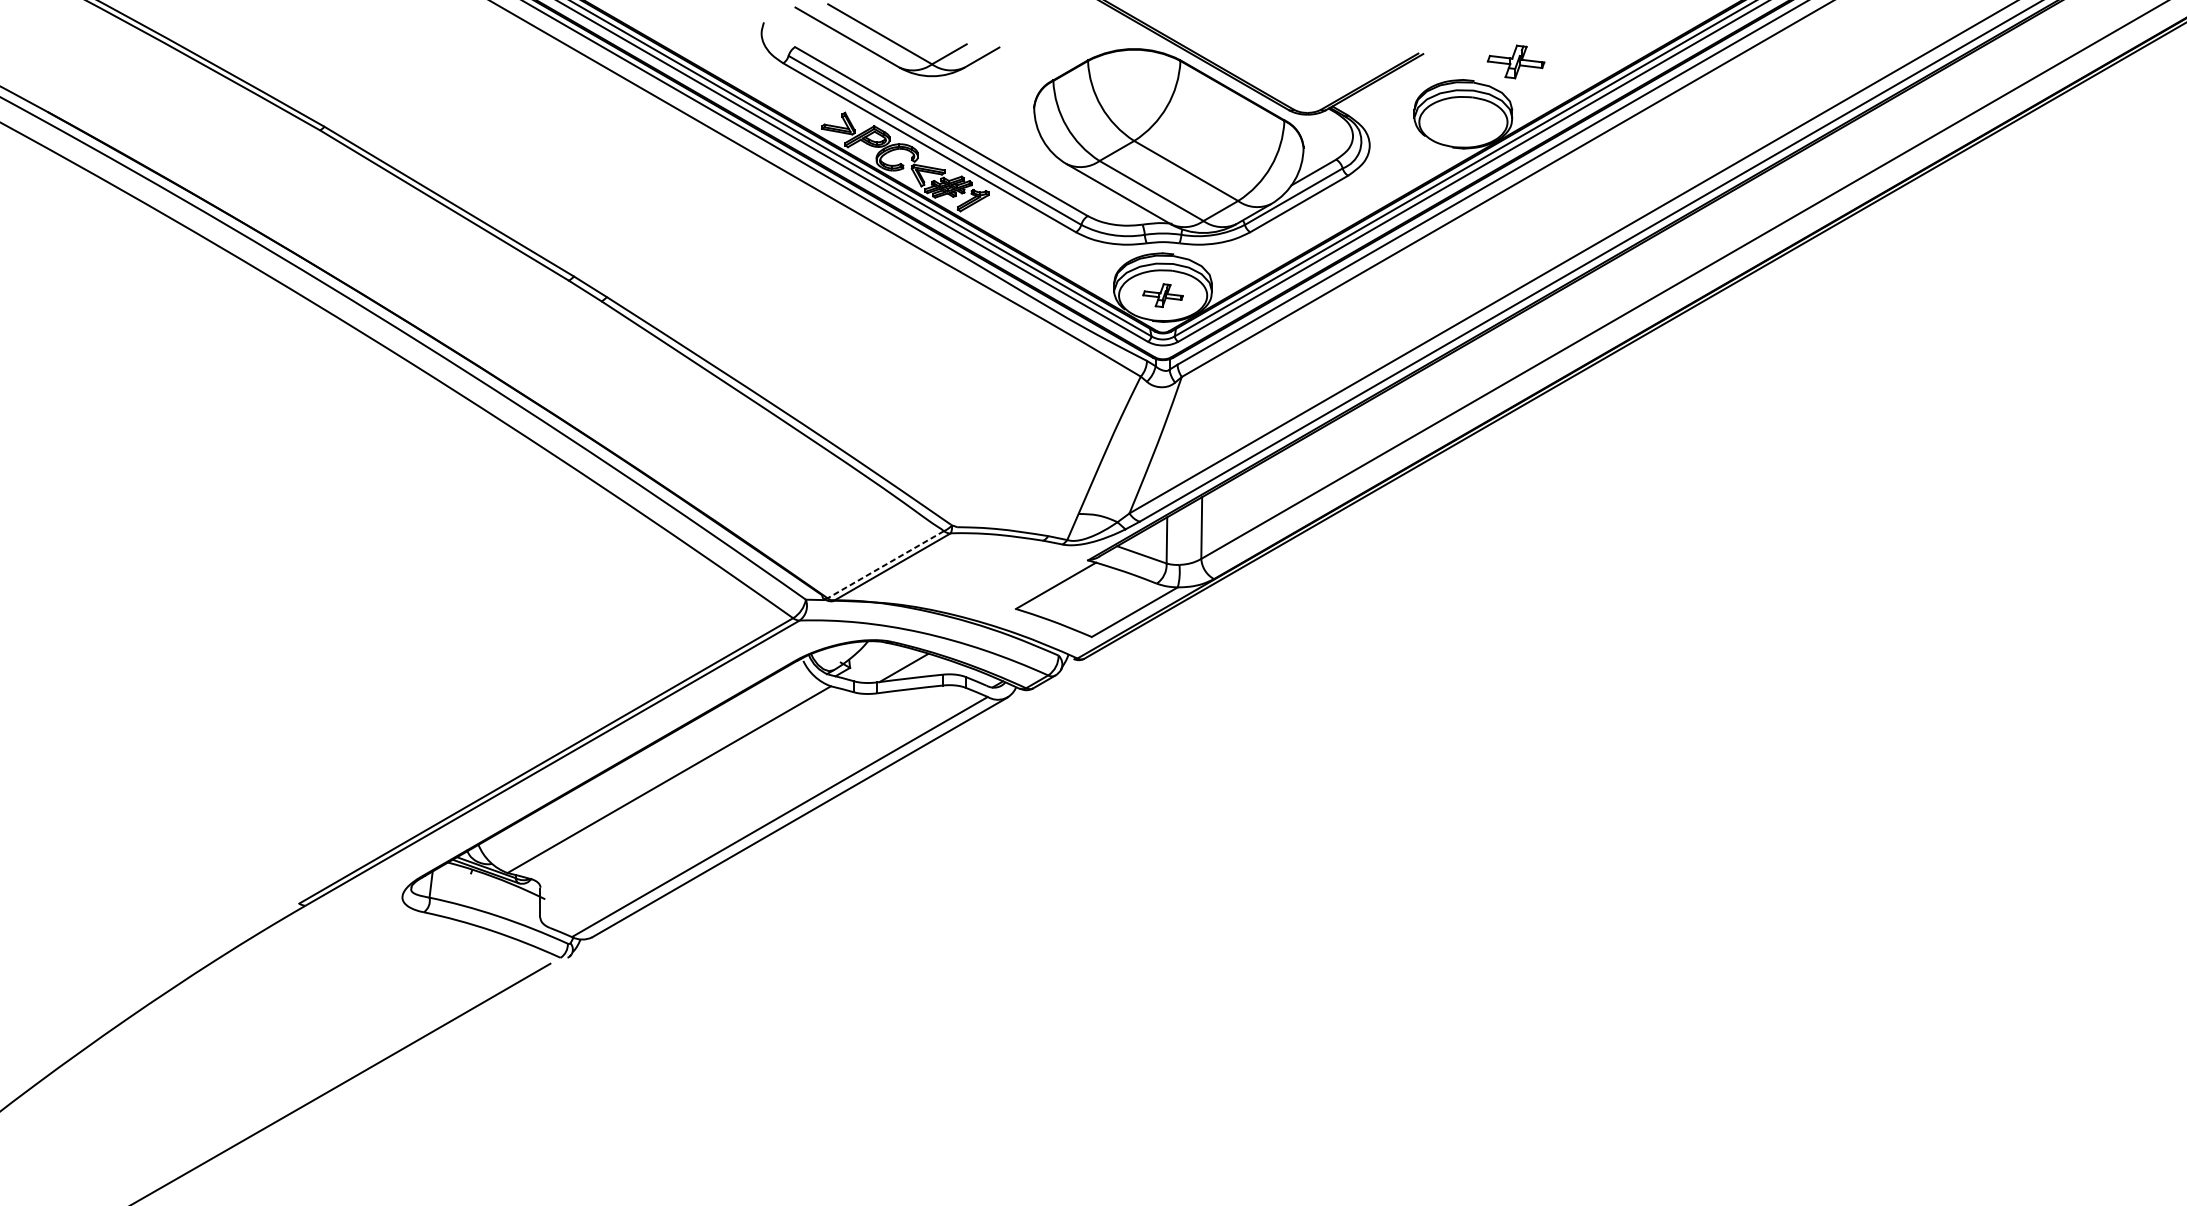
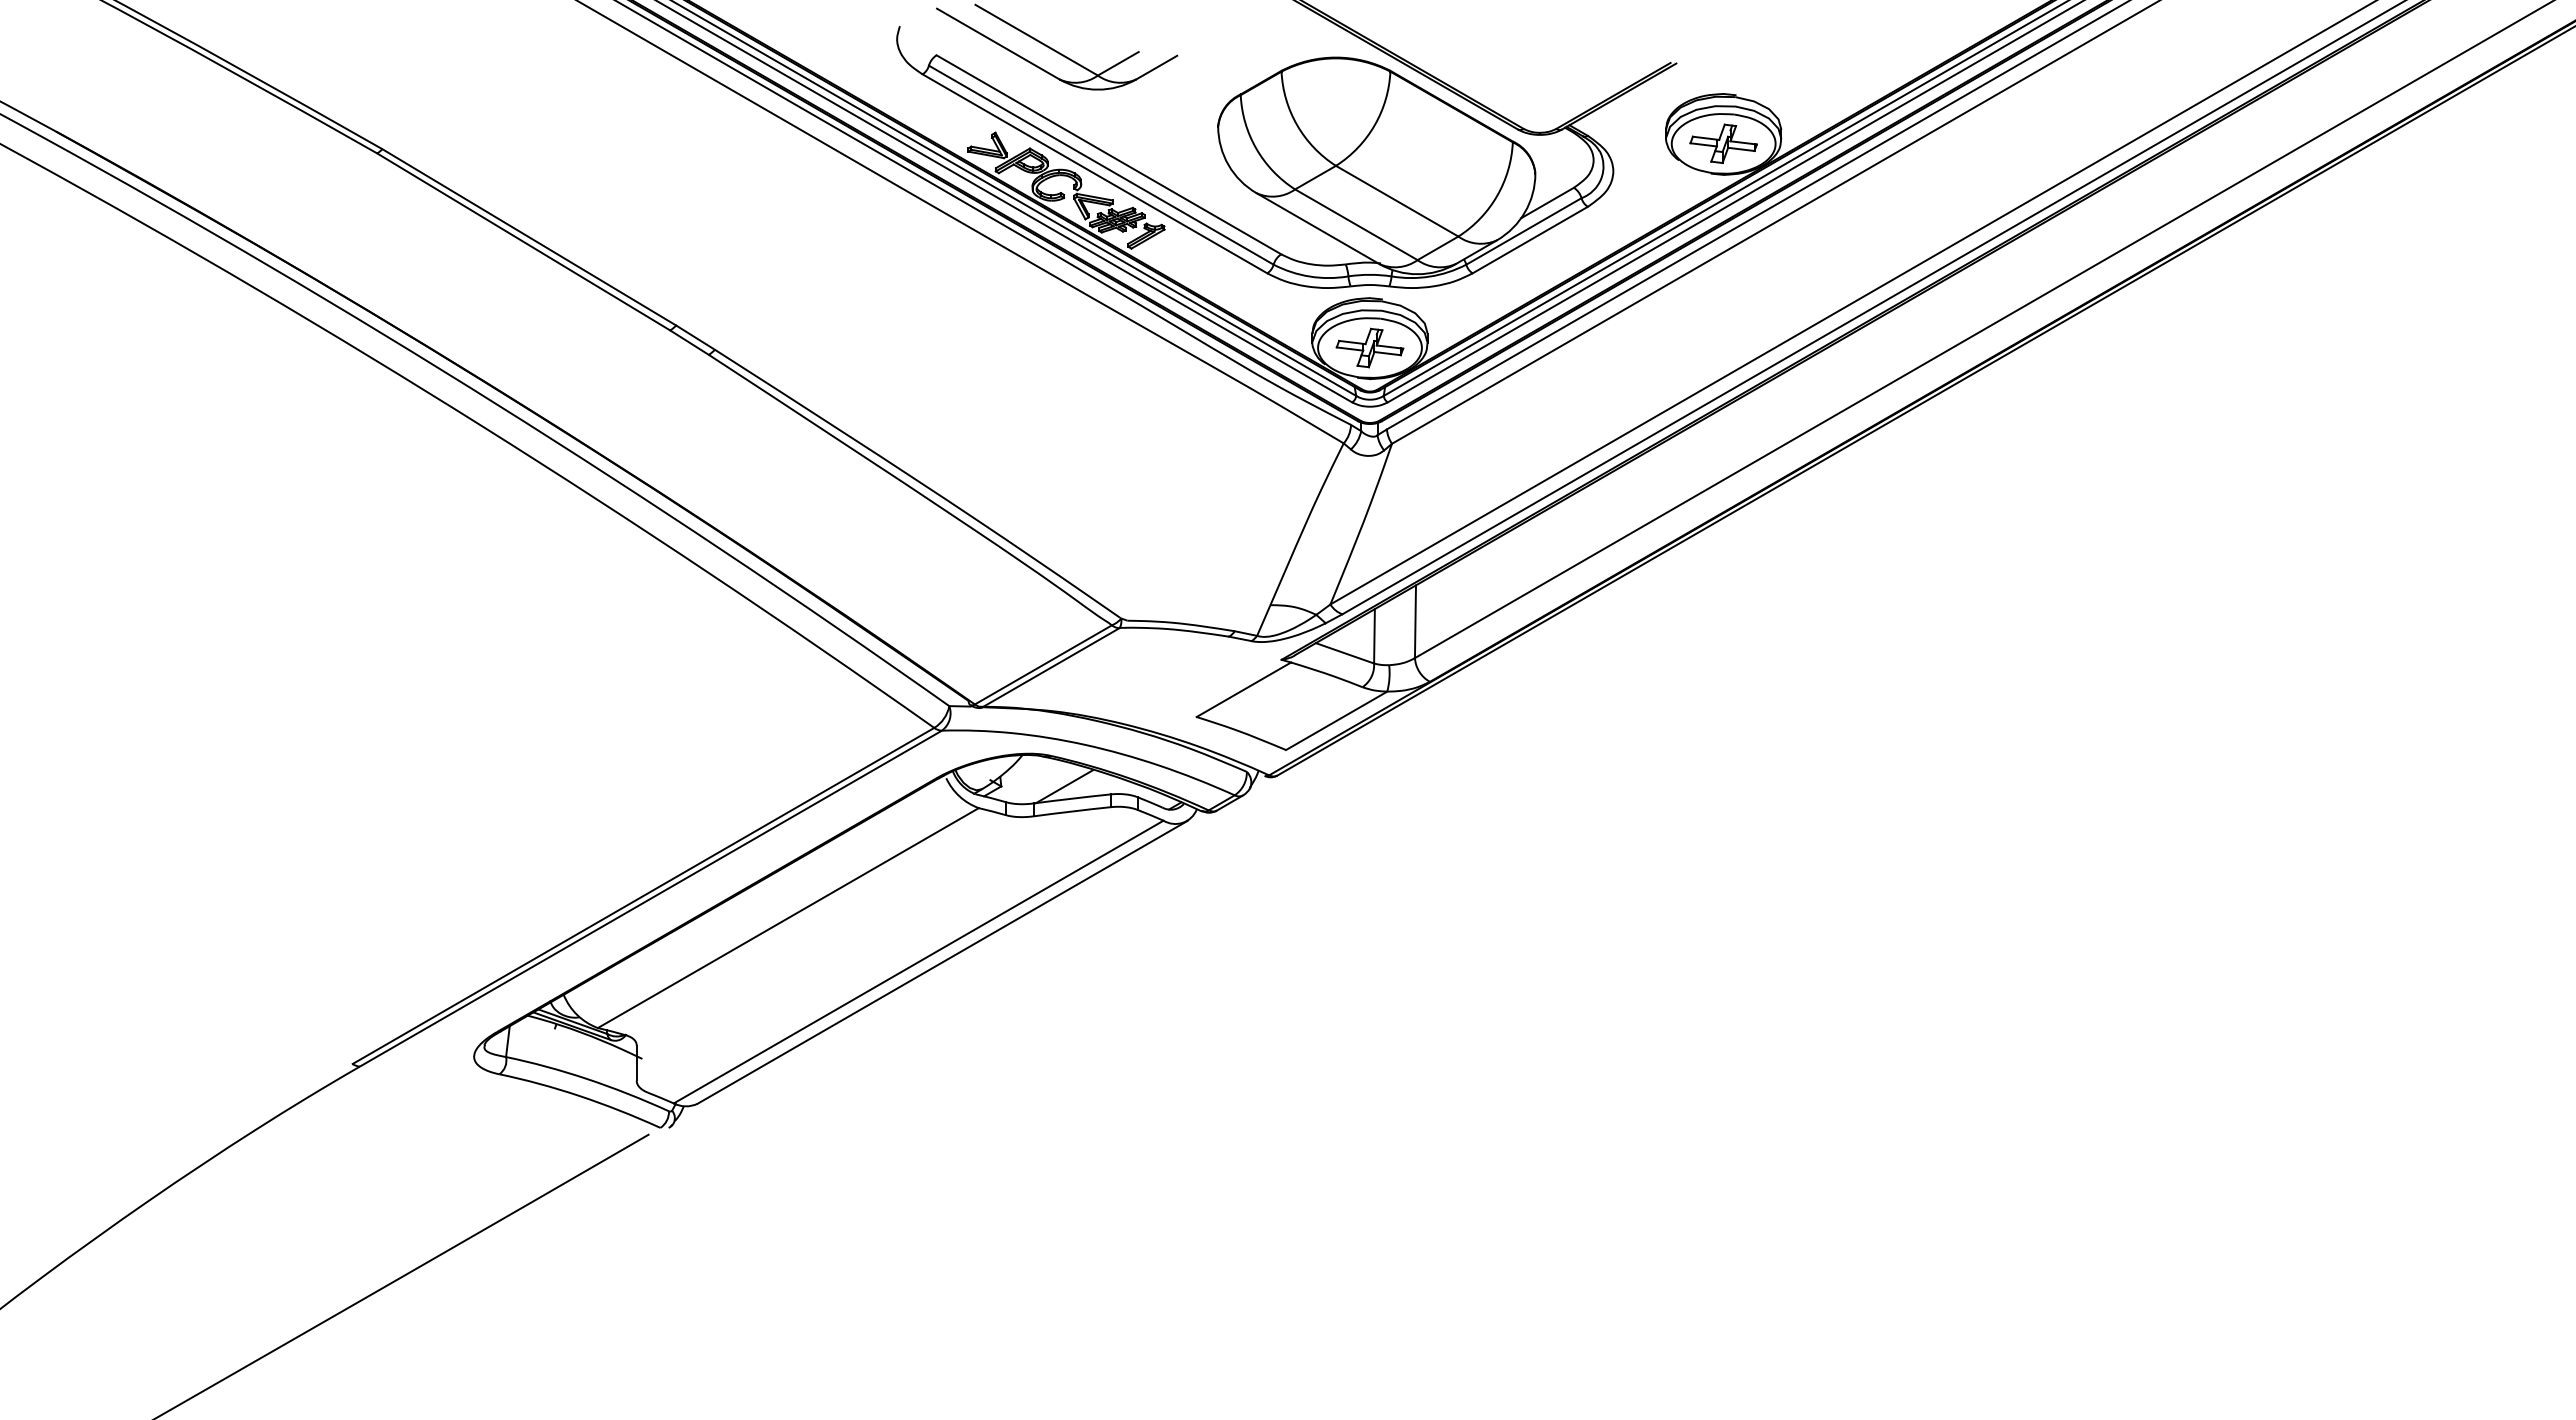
part: (1515, 61) -> (1723, 143), moved
part: (1162, 295) -> (1369, 347), size x1.43
line: (885, 565) -> (1042, 665), dashed -> solid

